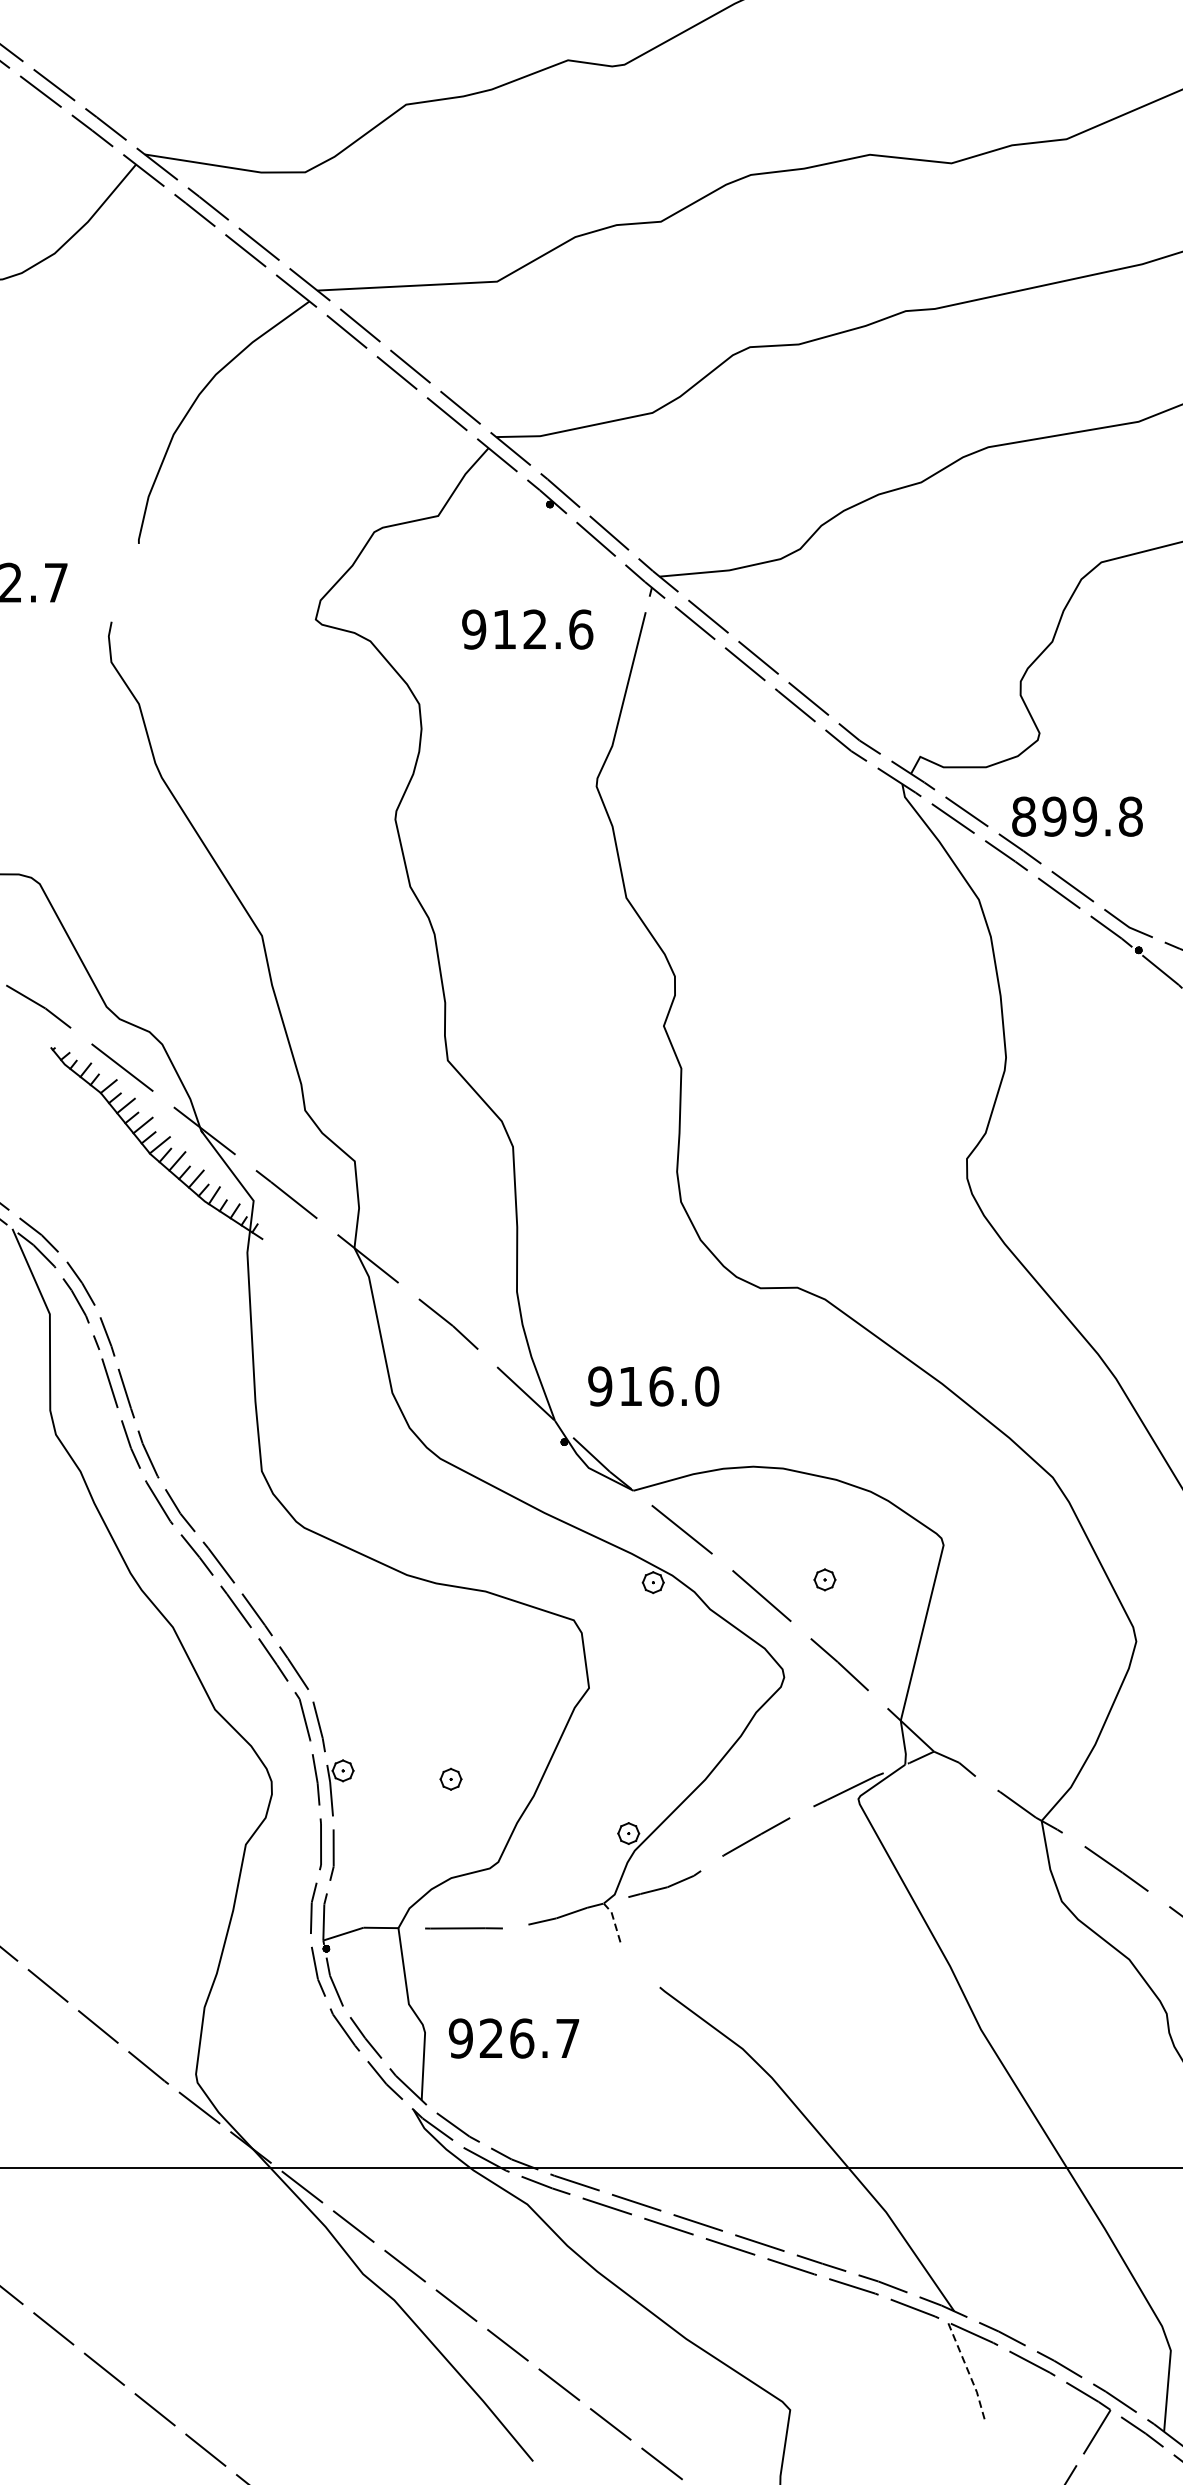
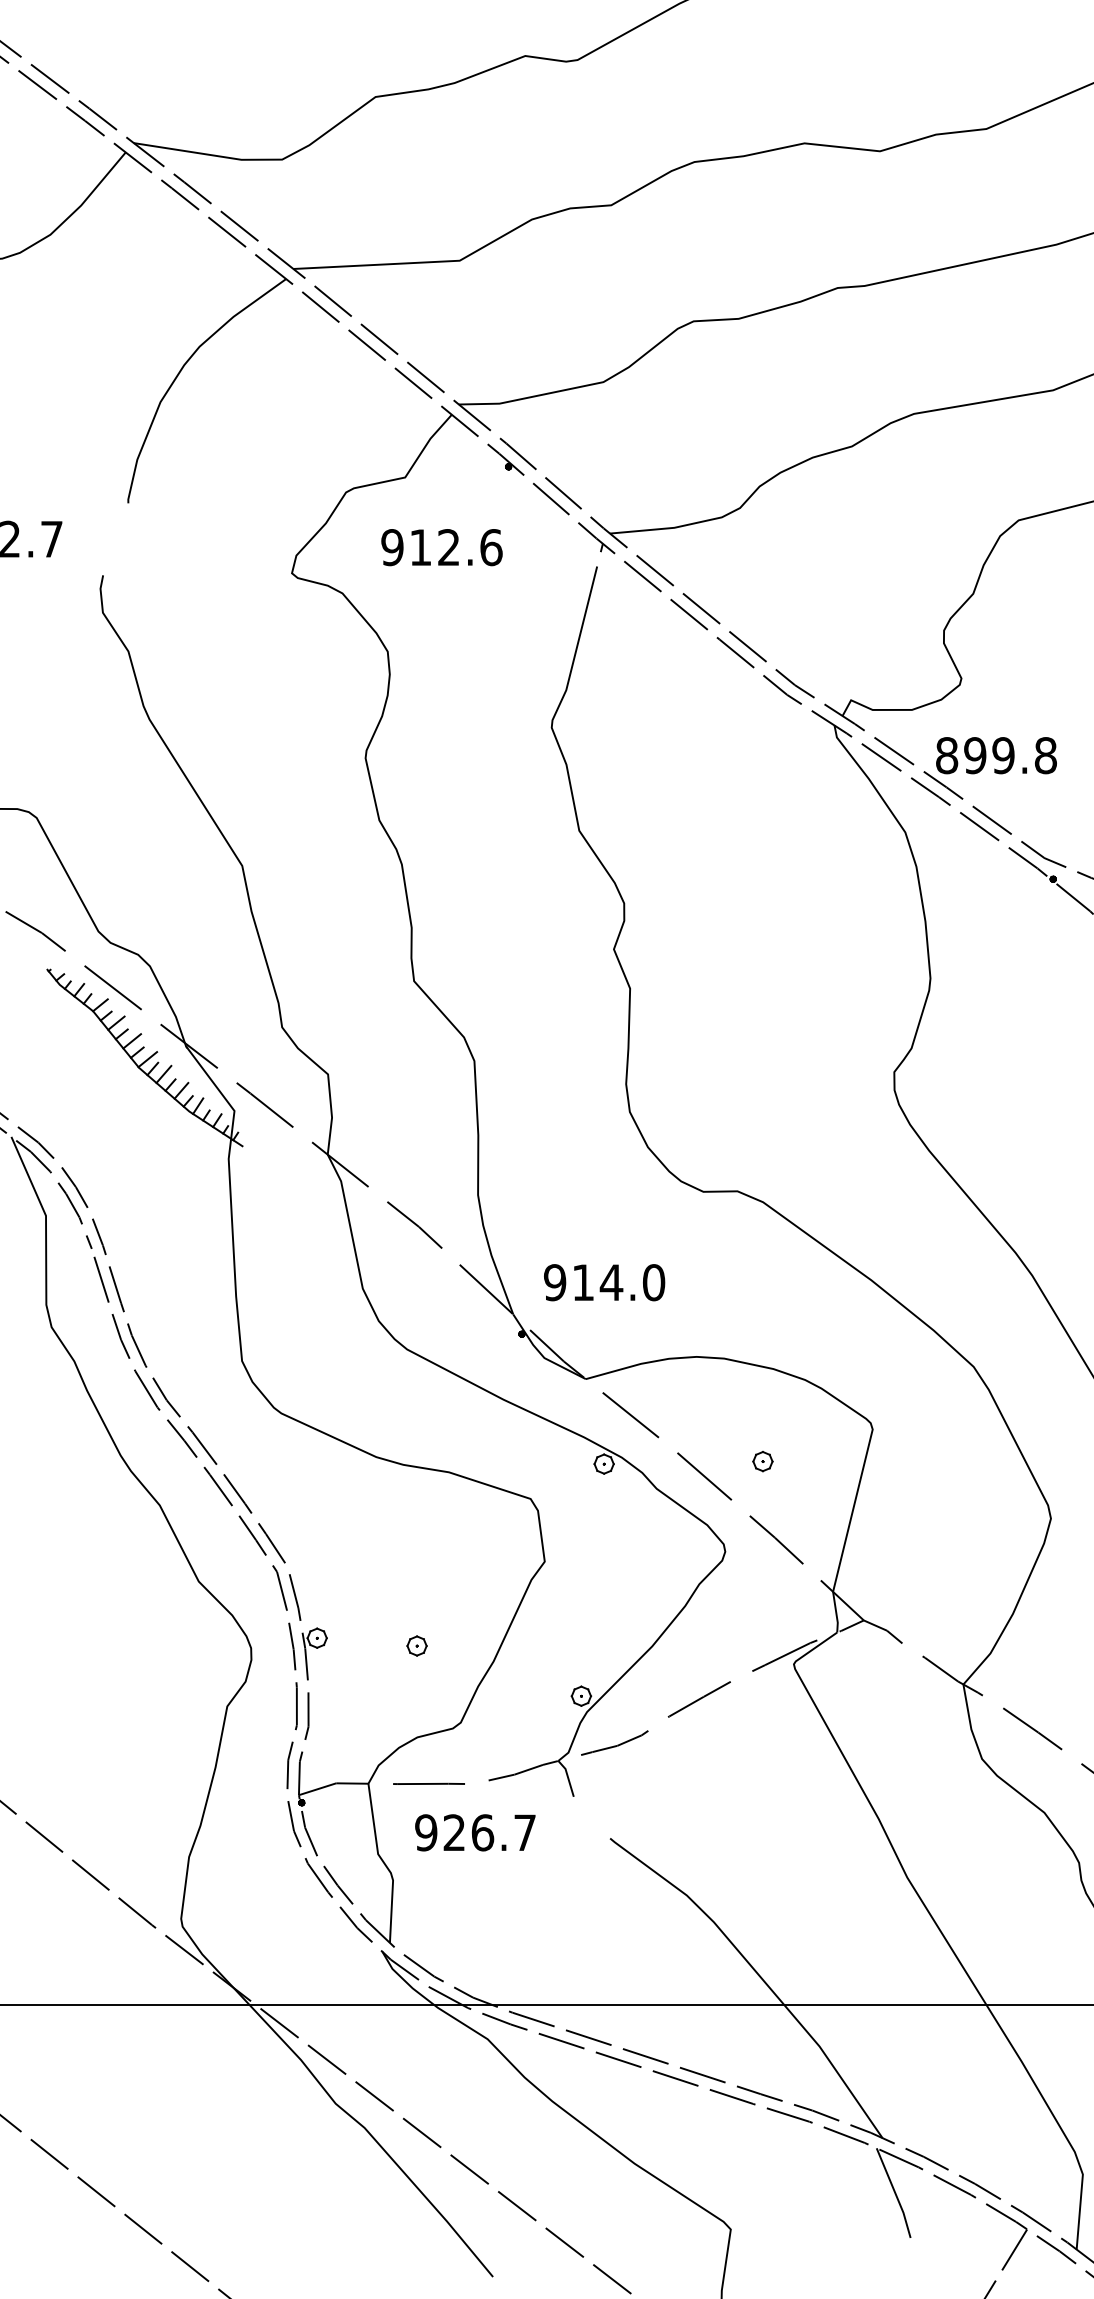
text: (527, 629) -> (441, 547), moved
text: (661, 1386) -> (611, 1282), 916.0 -> 914.0
line: (614, 1921) -> (568, 1777), dashed -> solid
text: (514, 2038) -> (475, 1832), moved
line: (968, 2371) -> (895, 2193), dashed -> solid

